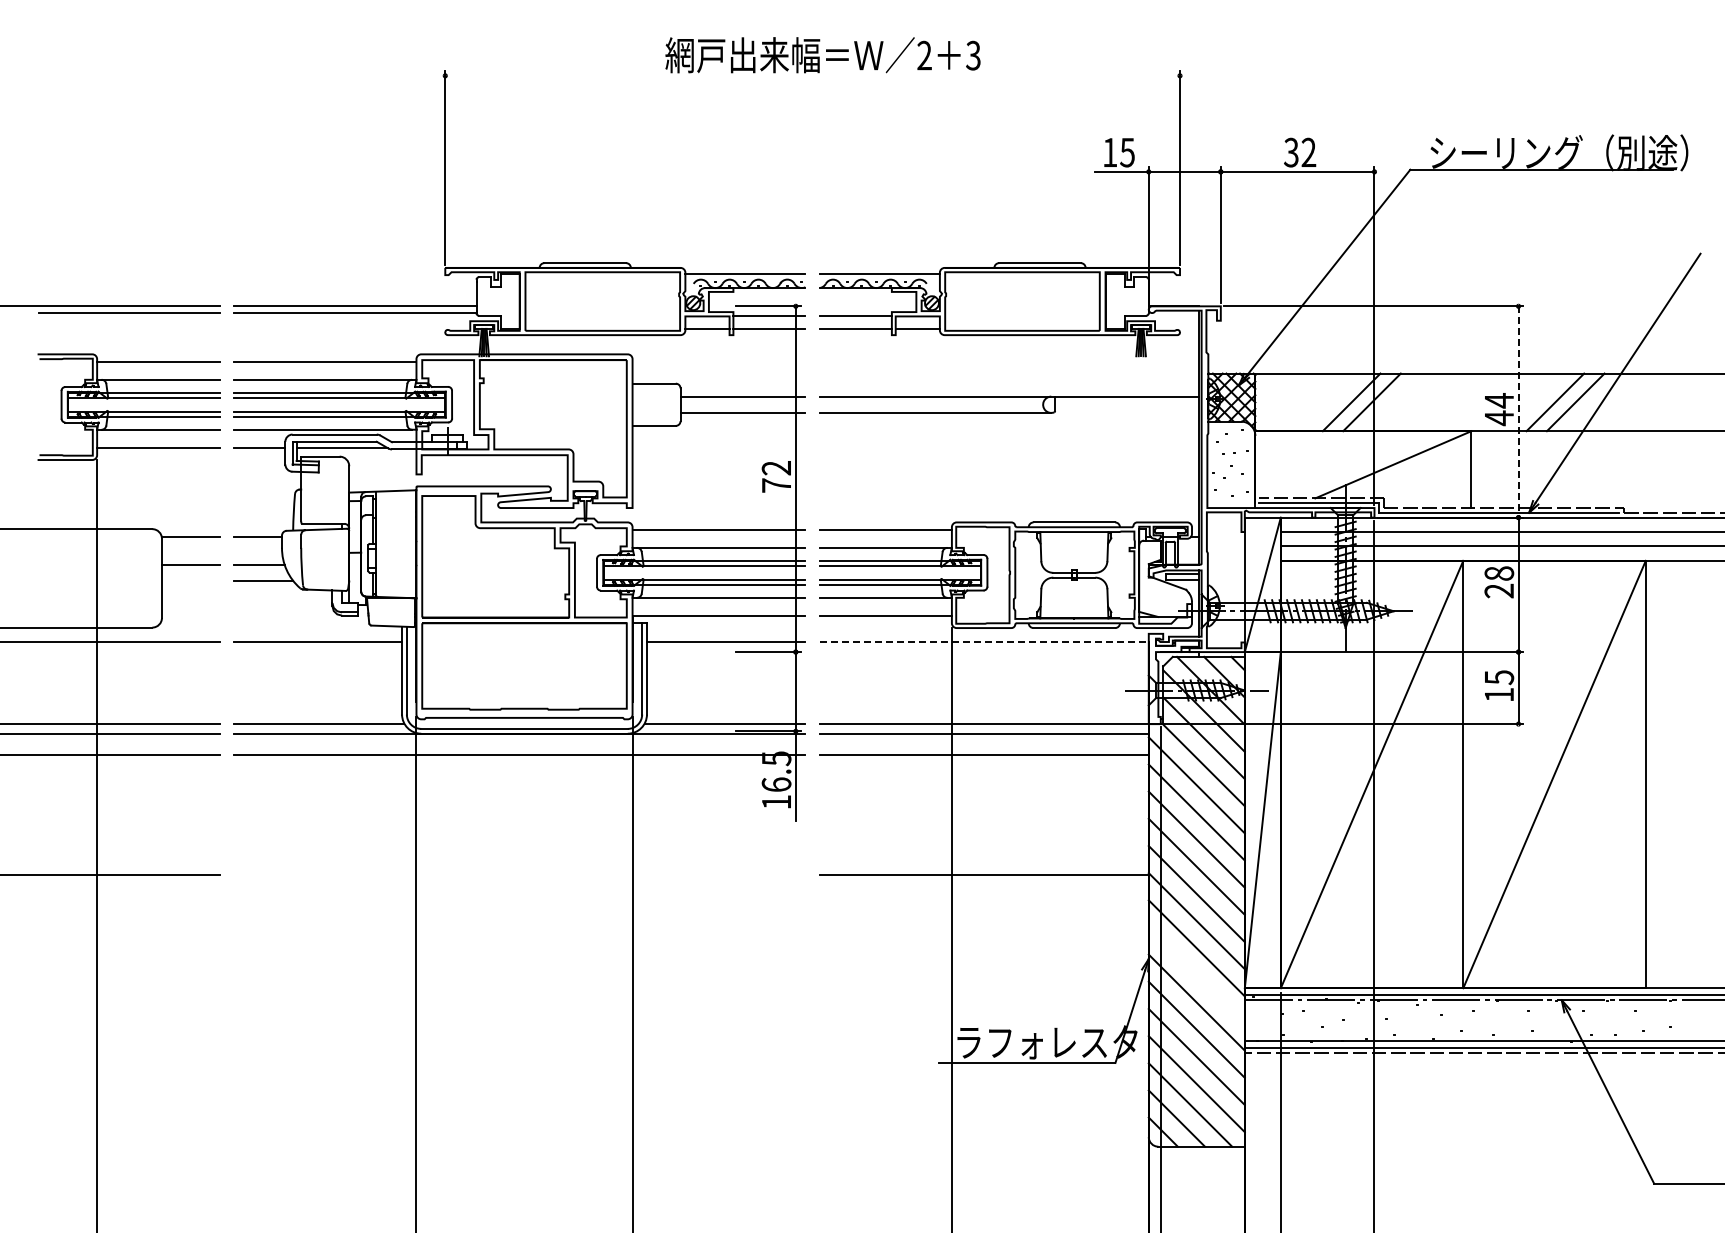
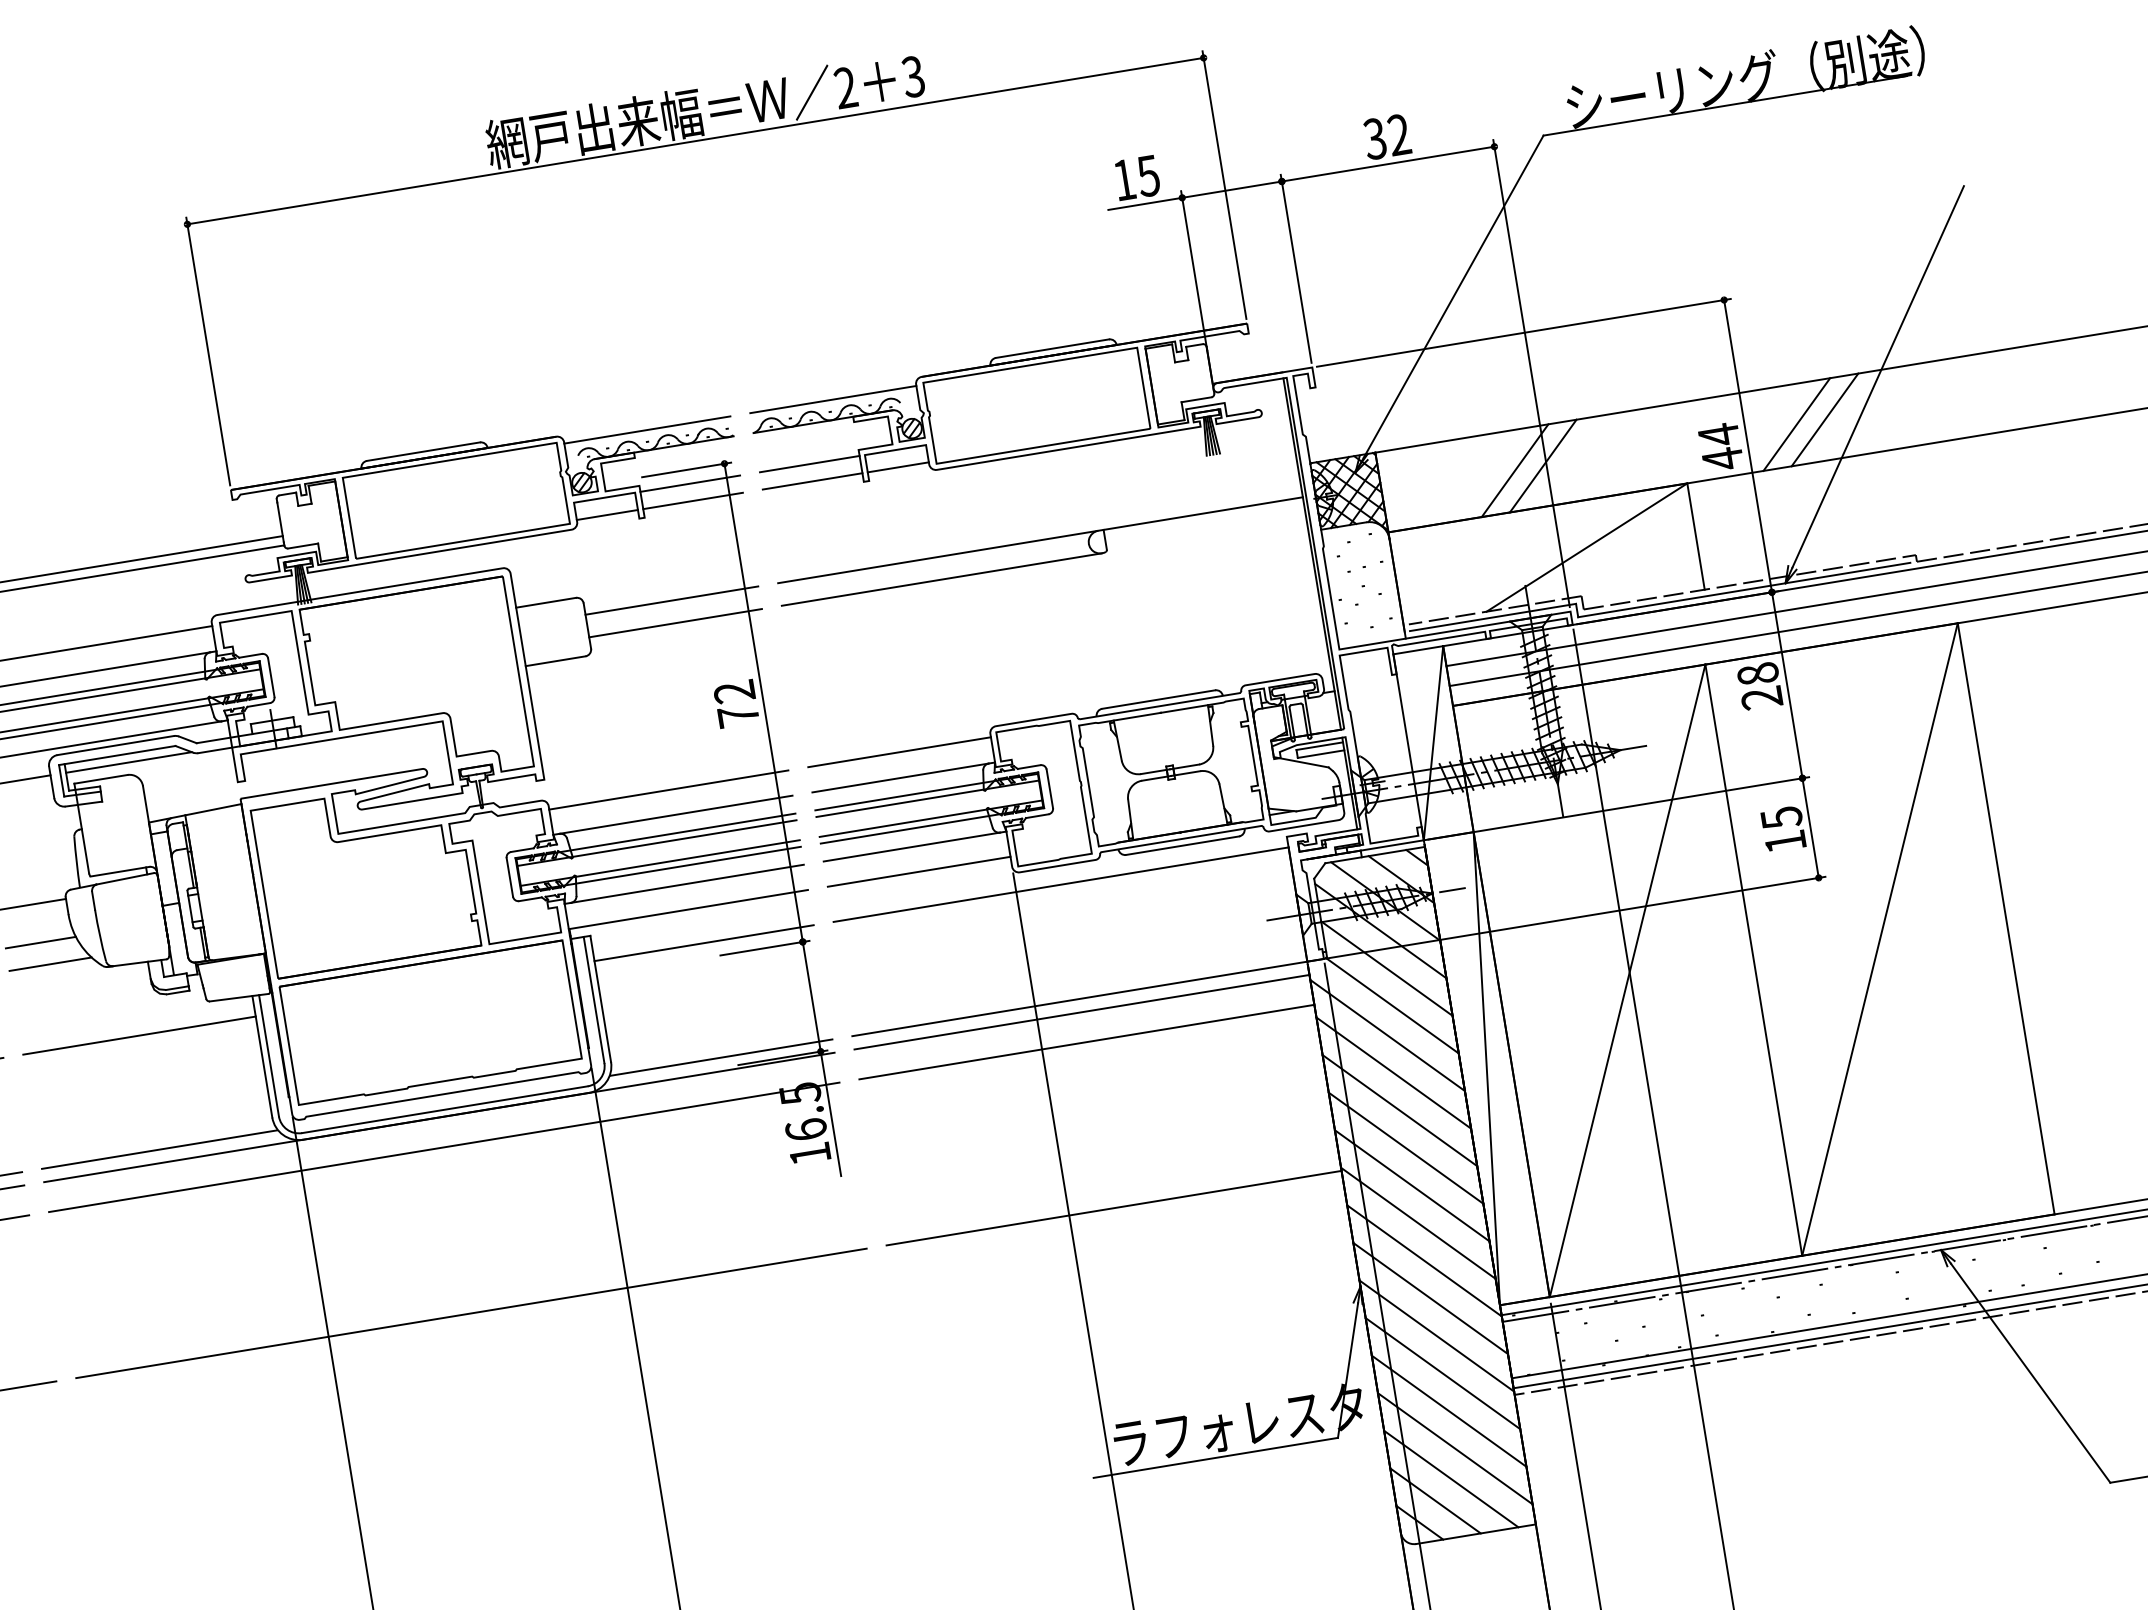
line: (812, 75) -> (695, 140), added
line: (1518, 411) -> (1747, 445), dashed -> solid
line: (984, 641) -> (1061, 884), dashed -> solid
line: (519, 875) -> (471, 1313), added
line: (1196, 975) -> (1430, 1298), added

